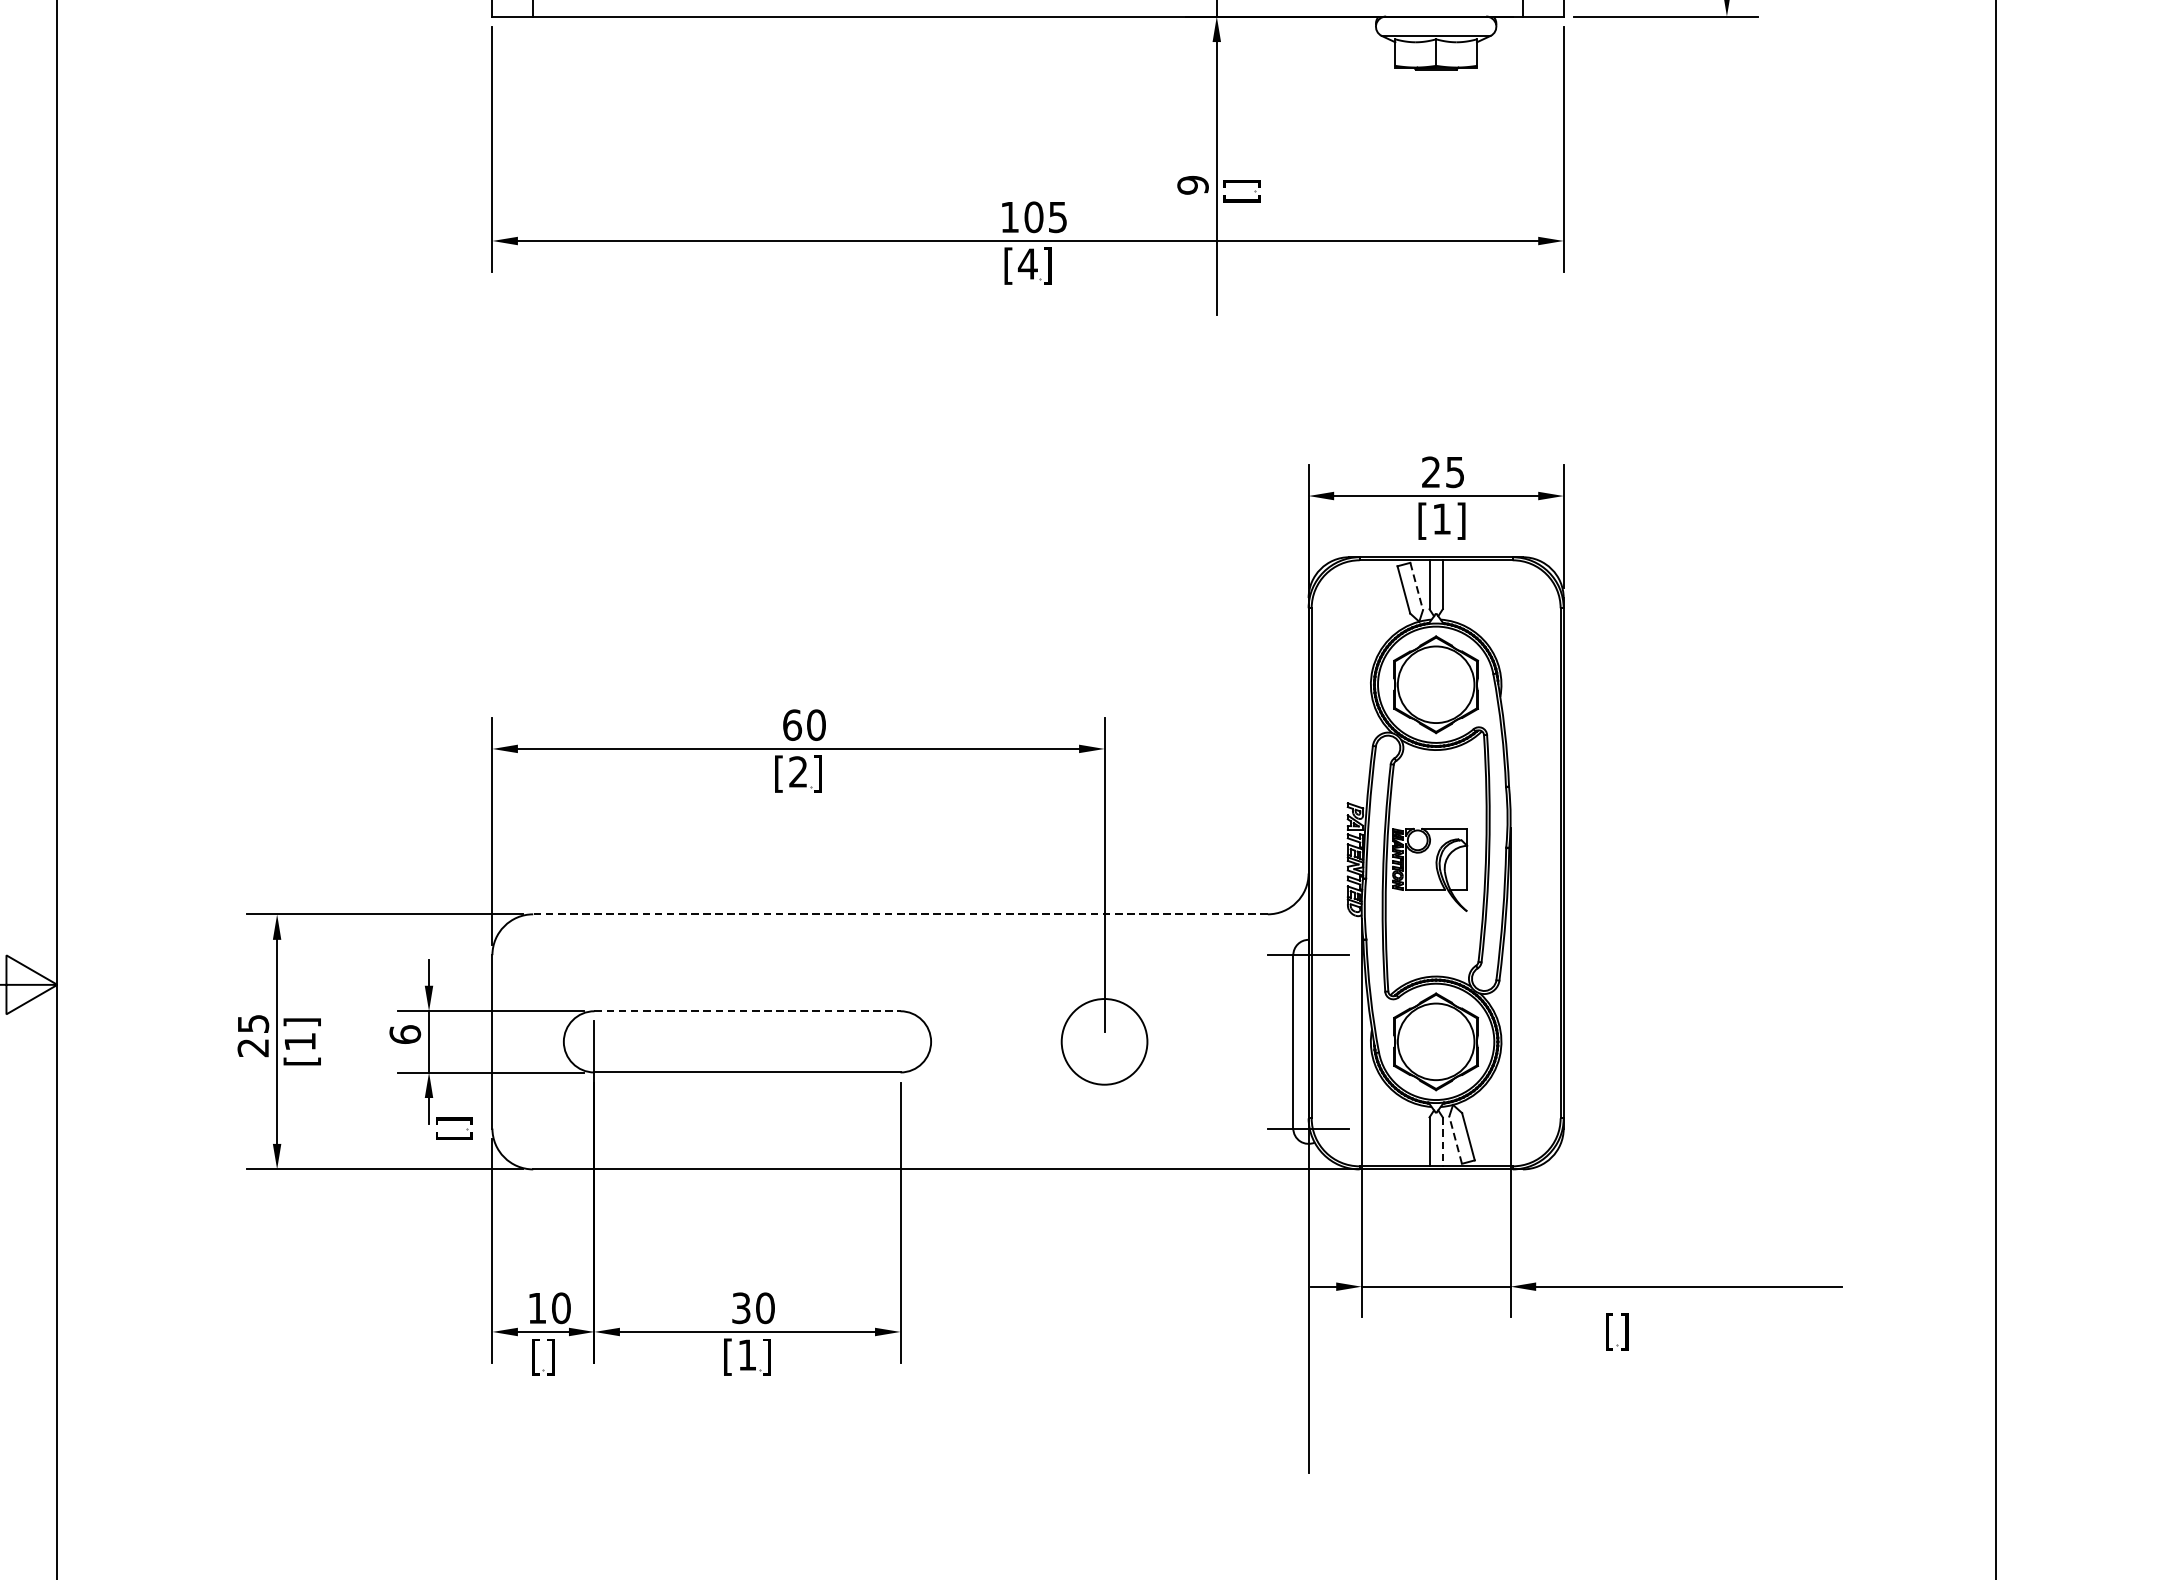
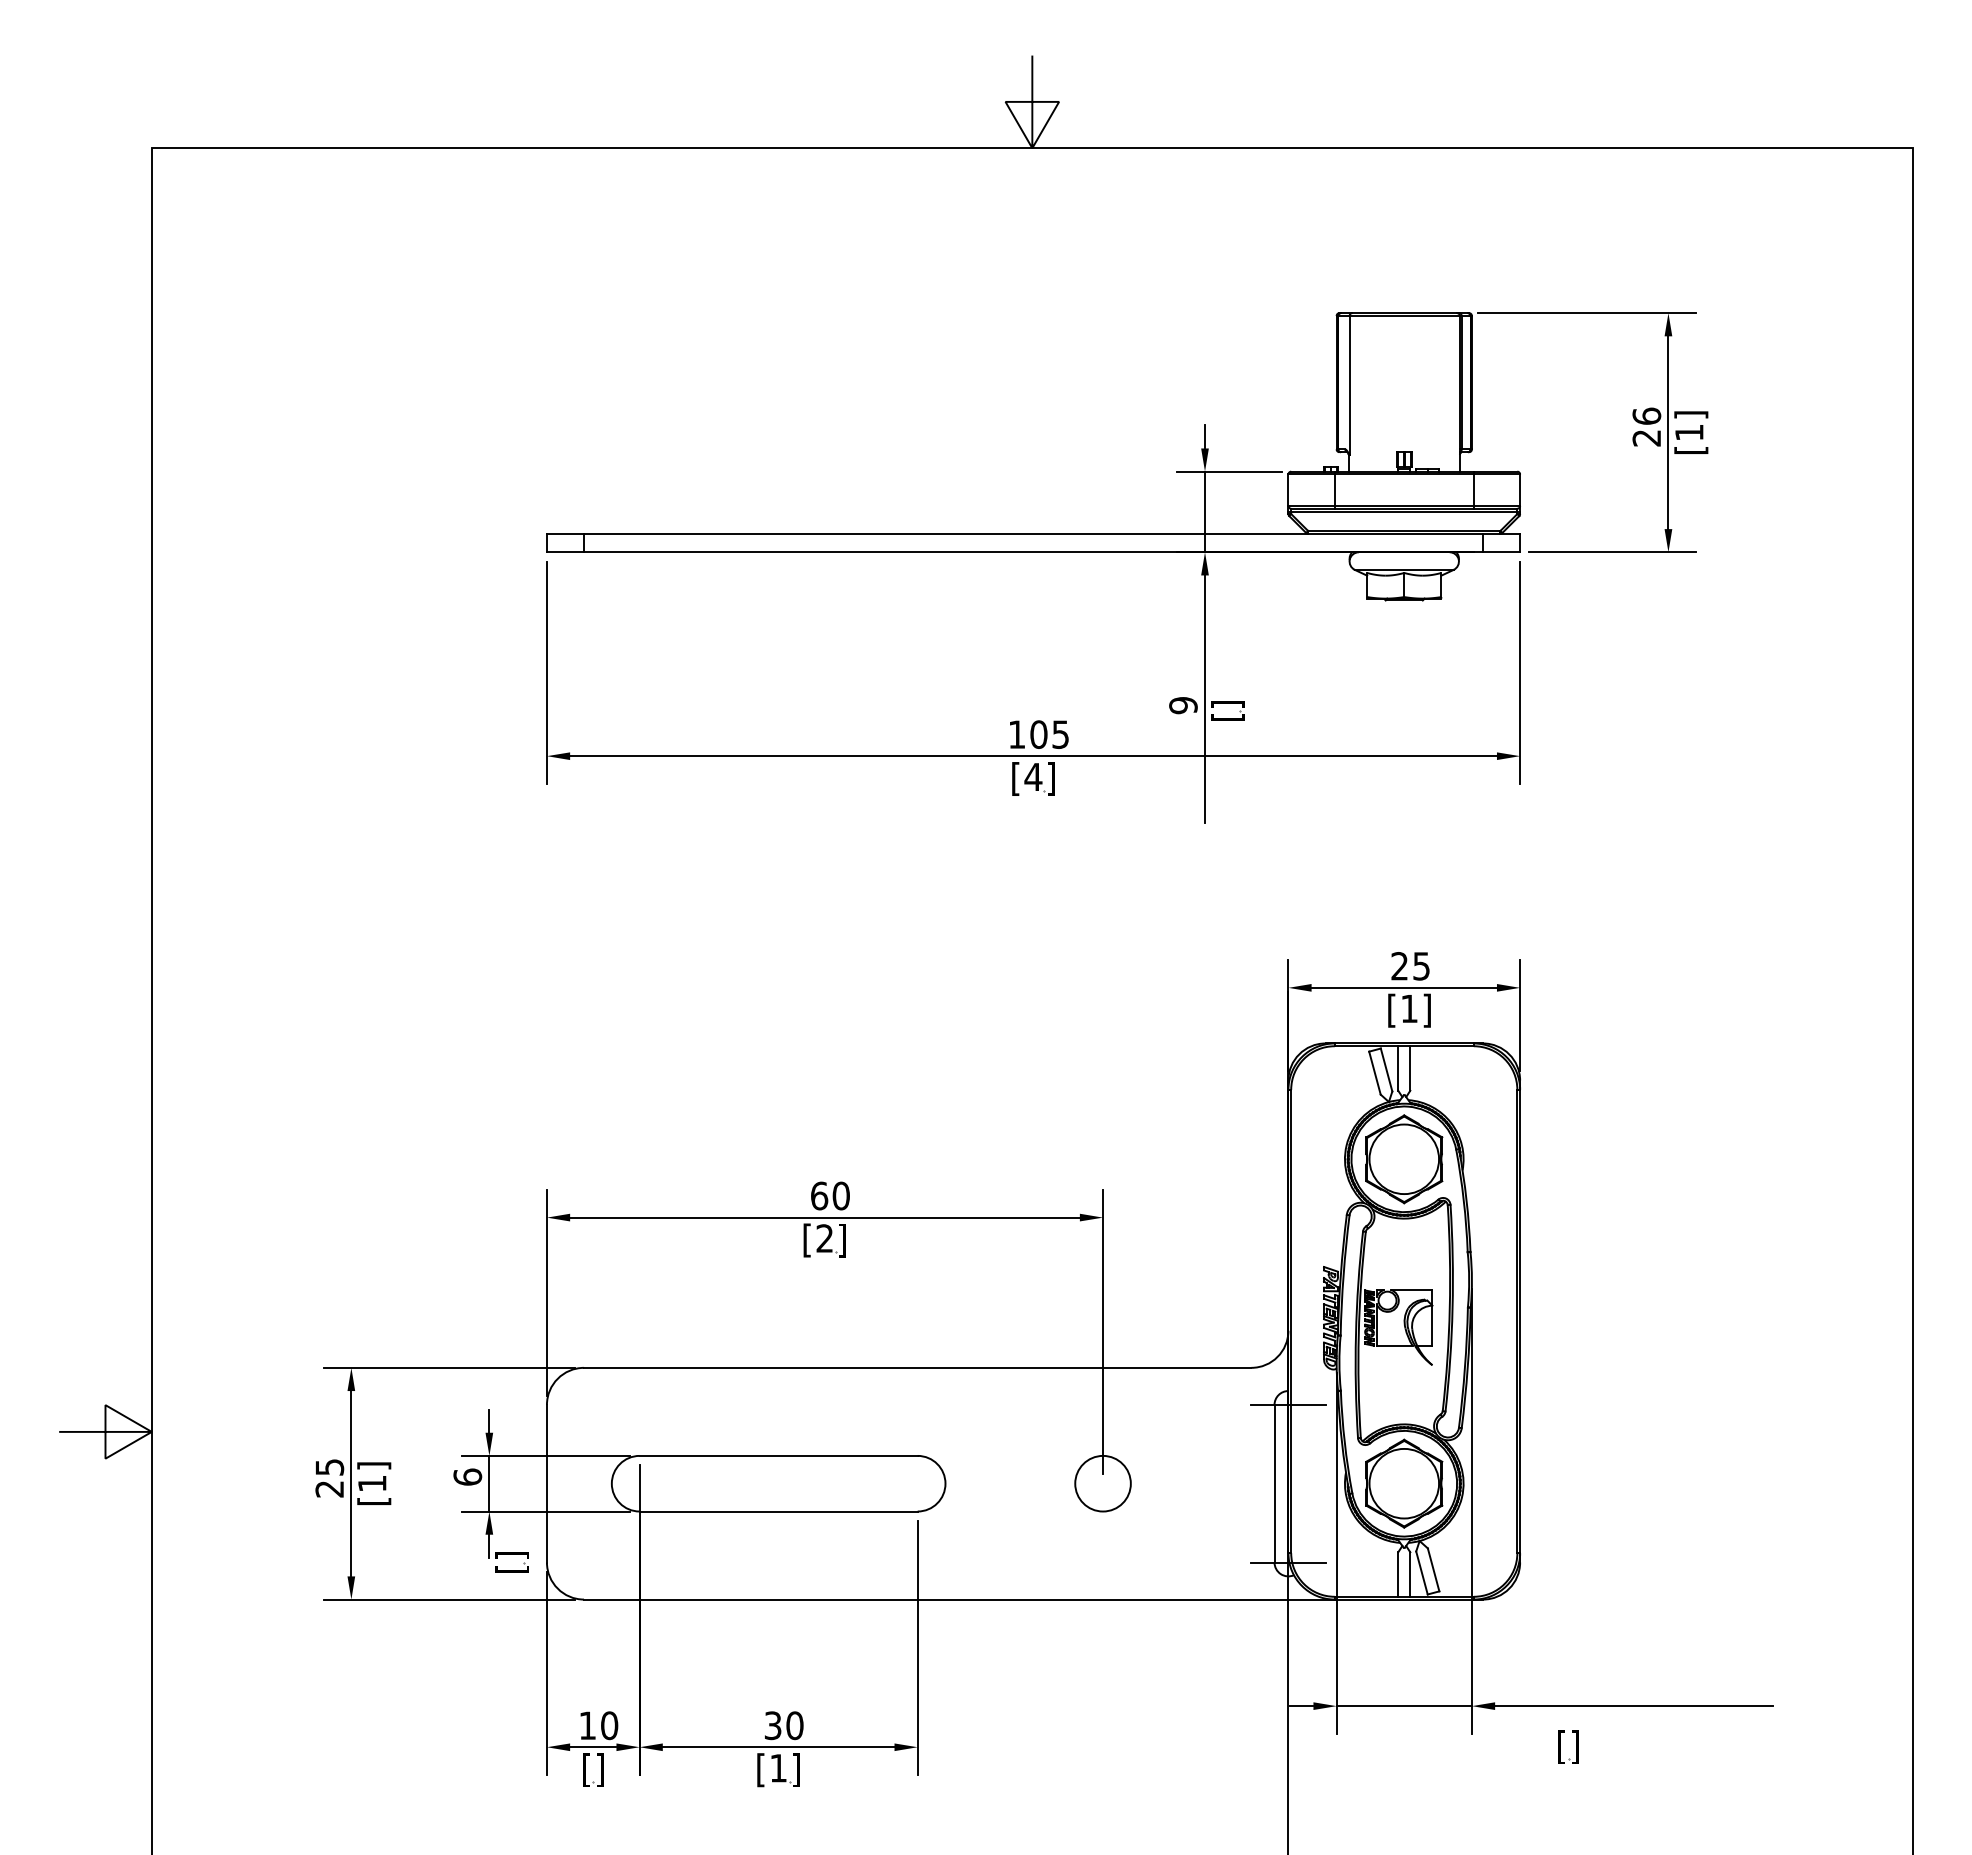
line: (1416, 587) -> (1386, 1070), dashed -> solid
line: (900, 913) -> (917, 1367), dashed -> solid
line: (748, 1010) -> (779, 1455), dashed -> solid
circle: (1103, 1041) -> (1102, 1483), size x0.71
line: (1455, 1139) -> (1421, 1572), dashed -> solid
line: (1443, 1142) -> (1410, 1575), dashed -> solid

